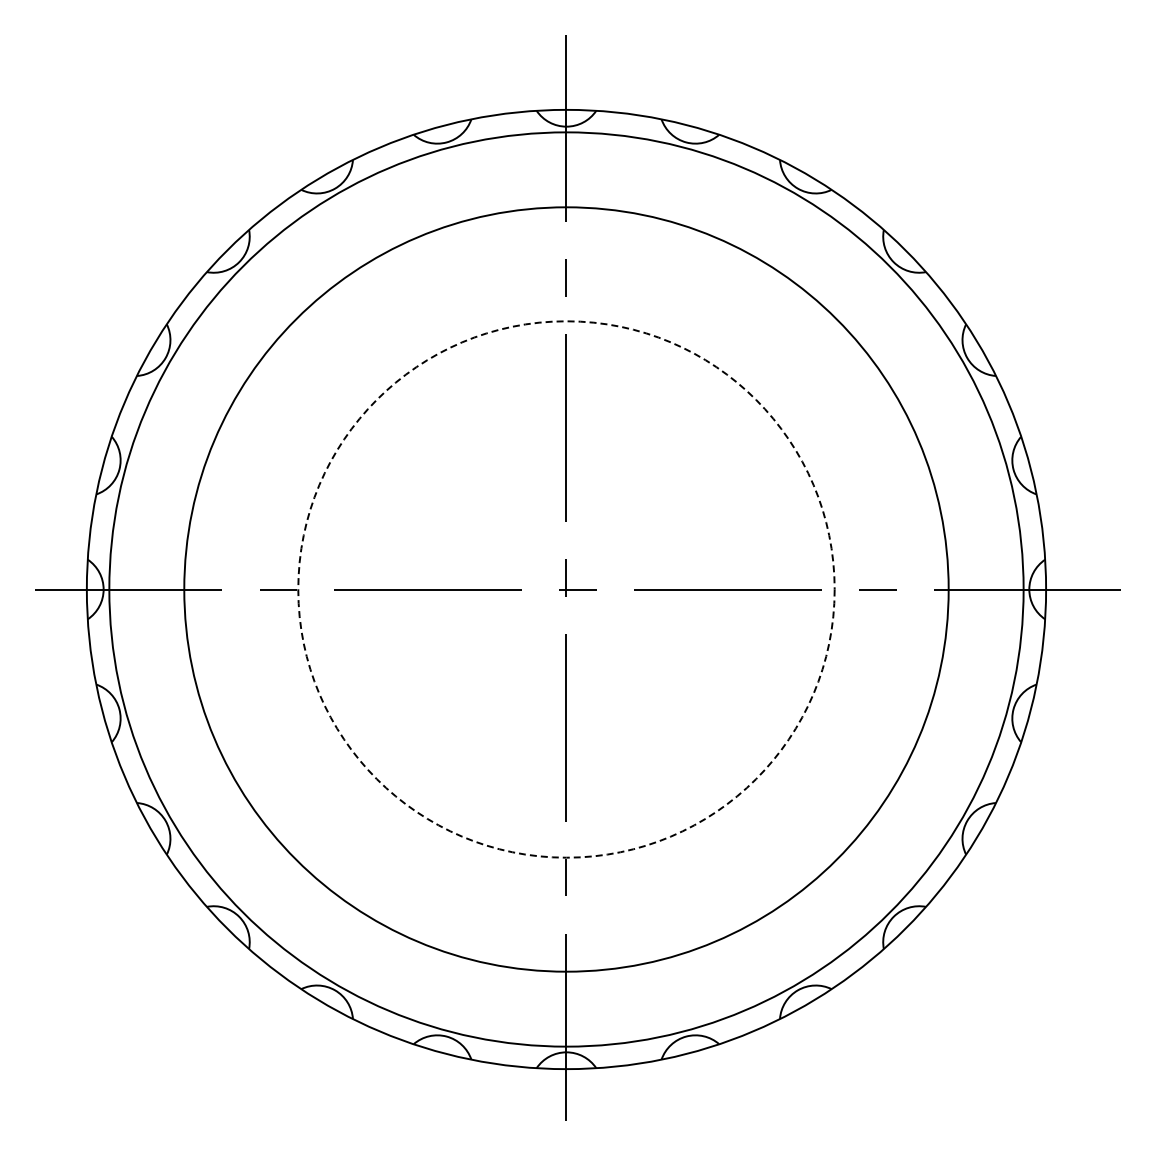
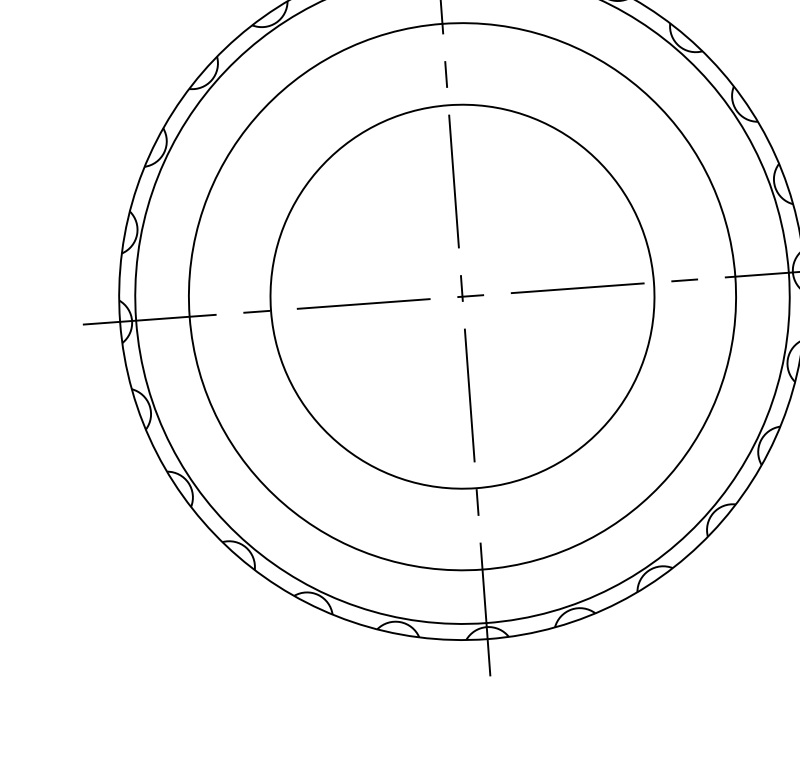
circle: (566, 589) -> (462, 296), dashed -> solid

